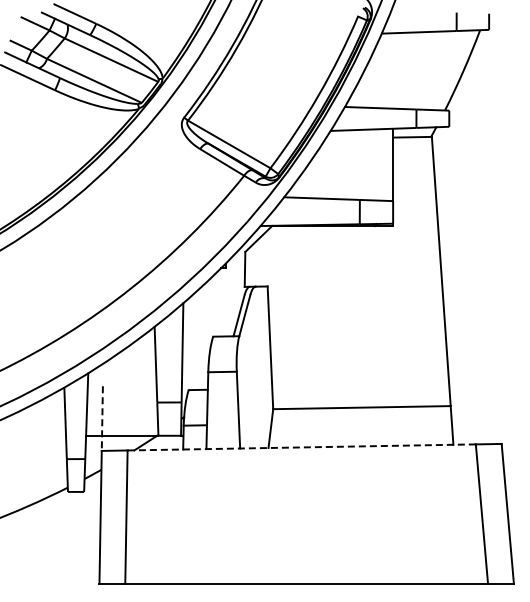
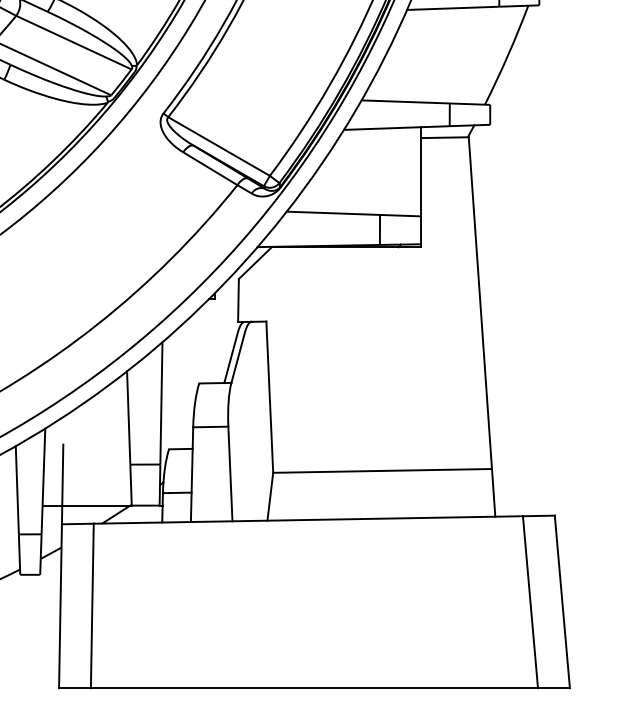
line: (102, 419) -> (62, 485), dashed -> solid
line: (301, 447) -> (308, 520), dashed -> solid

